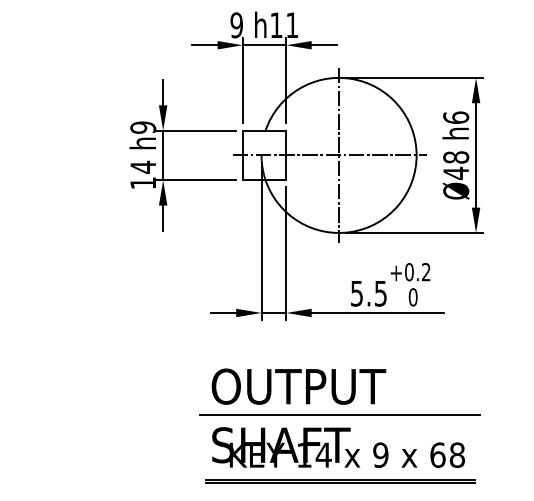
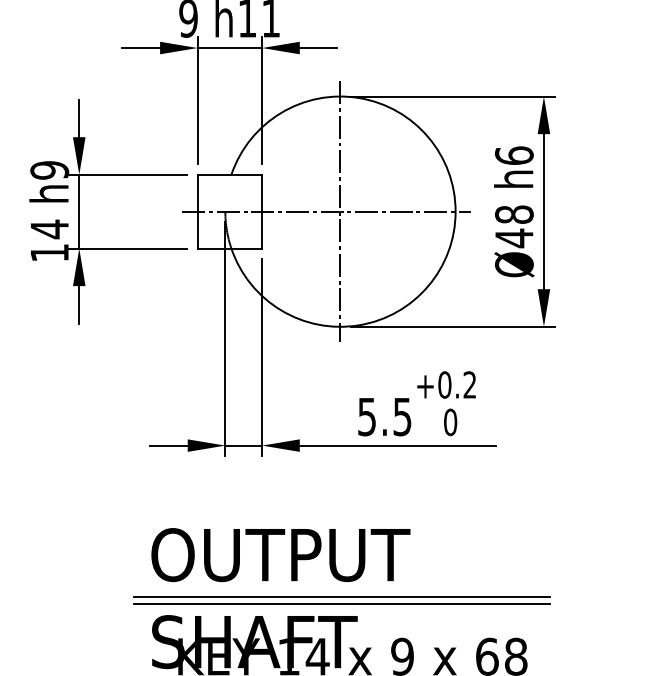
line: (340, 419) -> (342, 603), added

